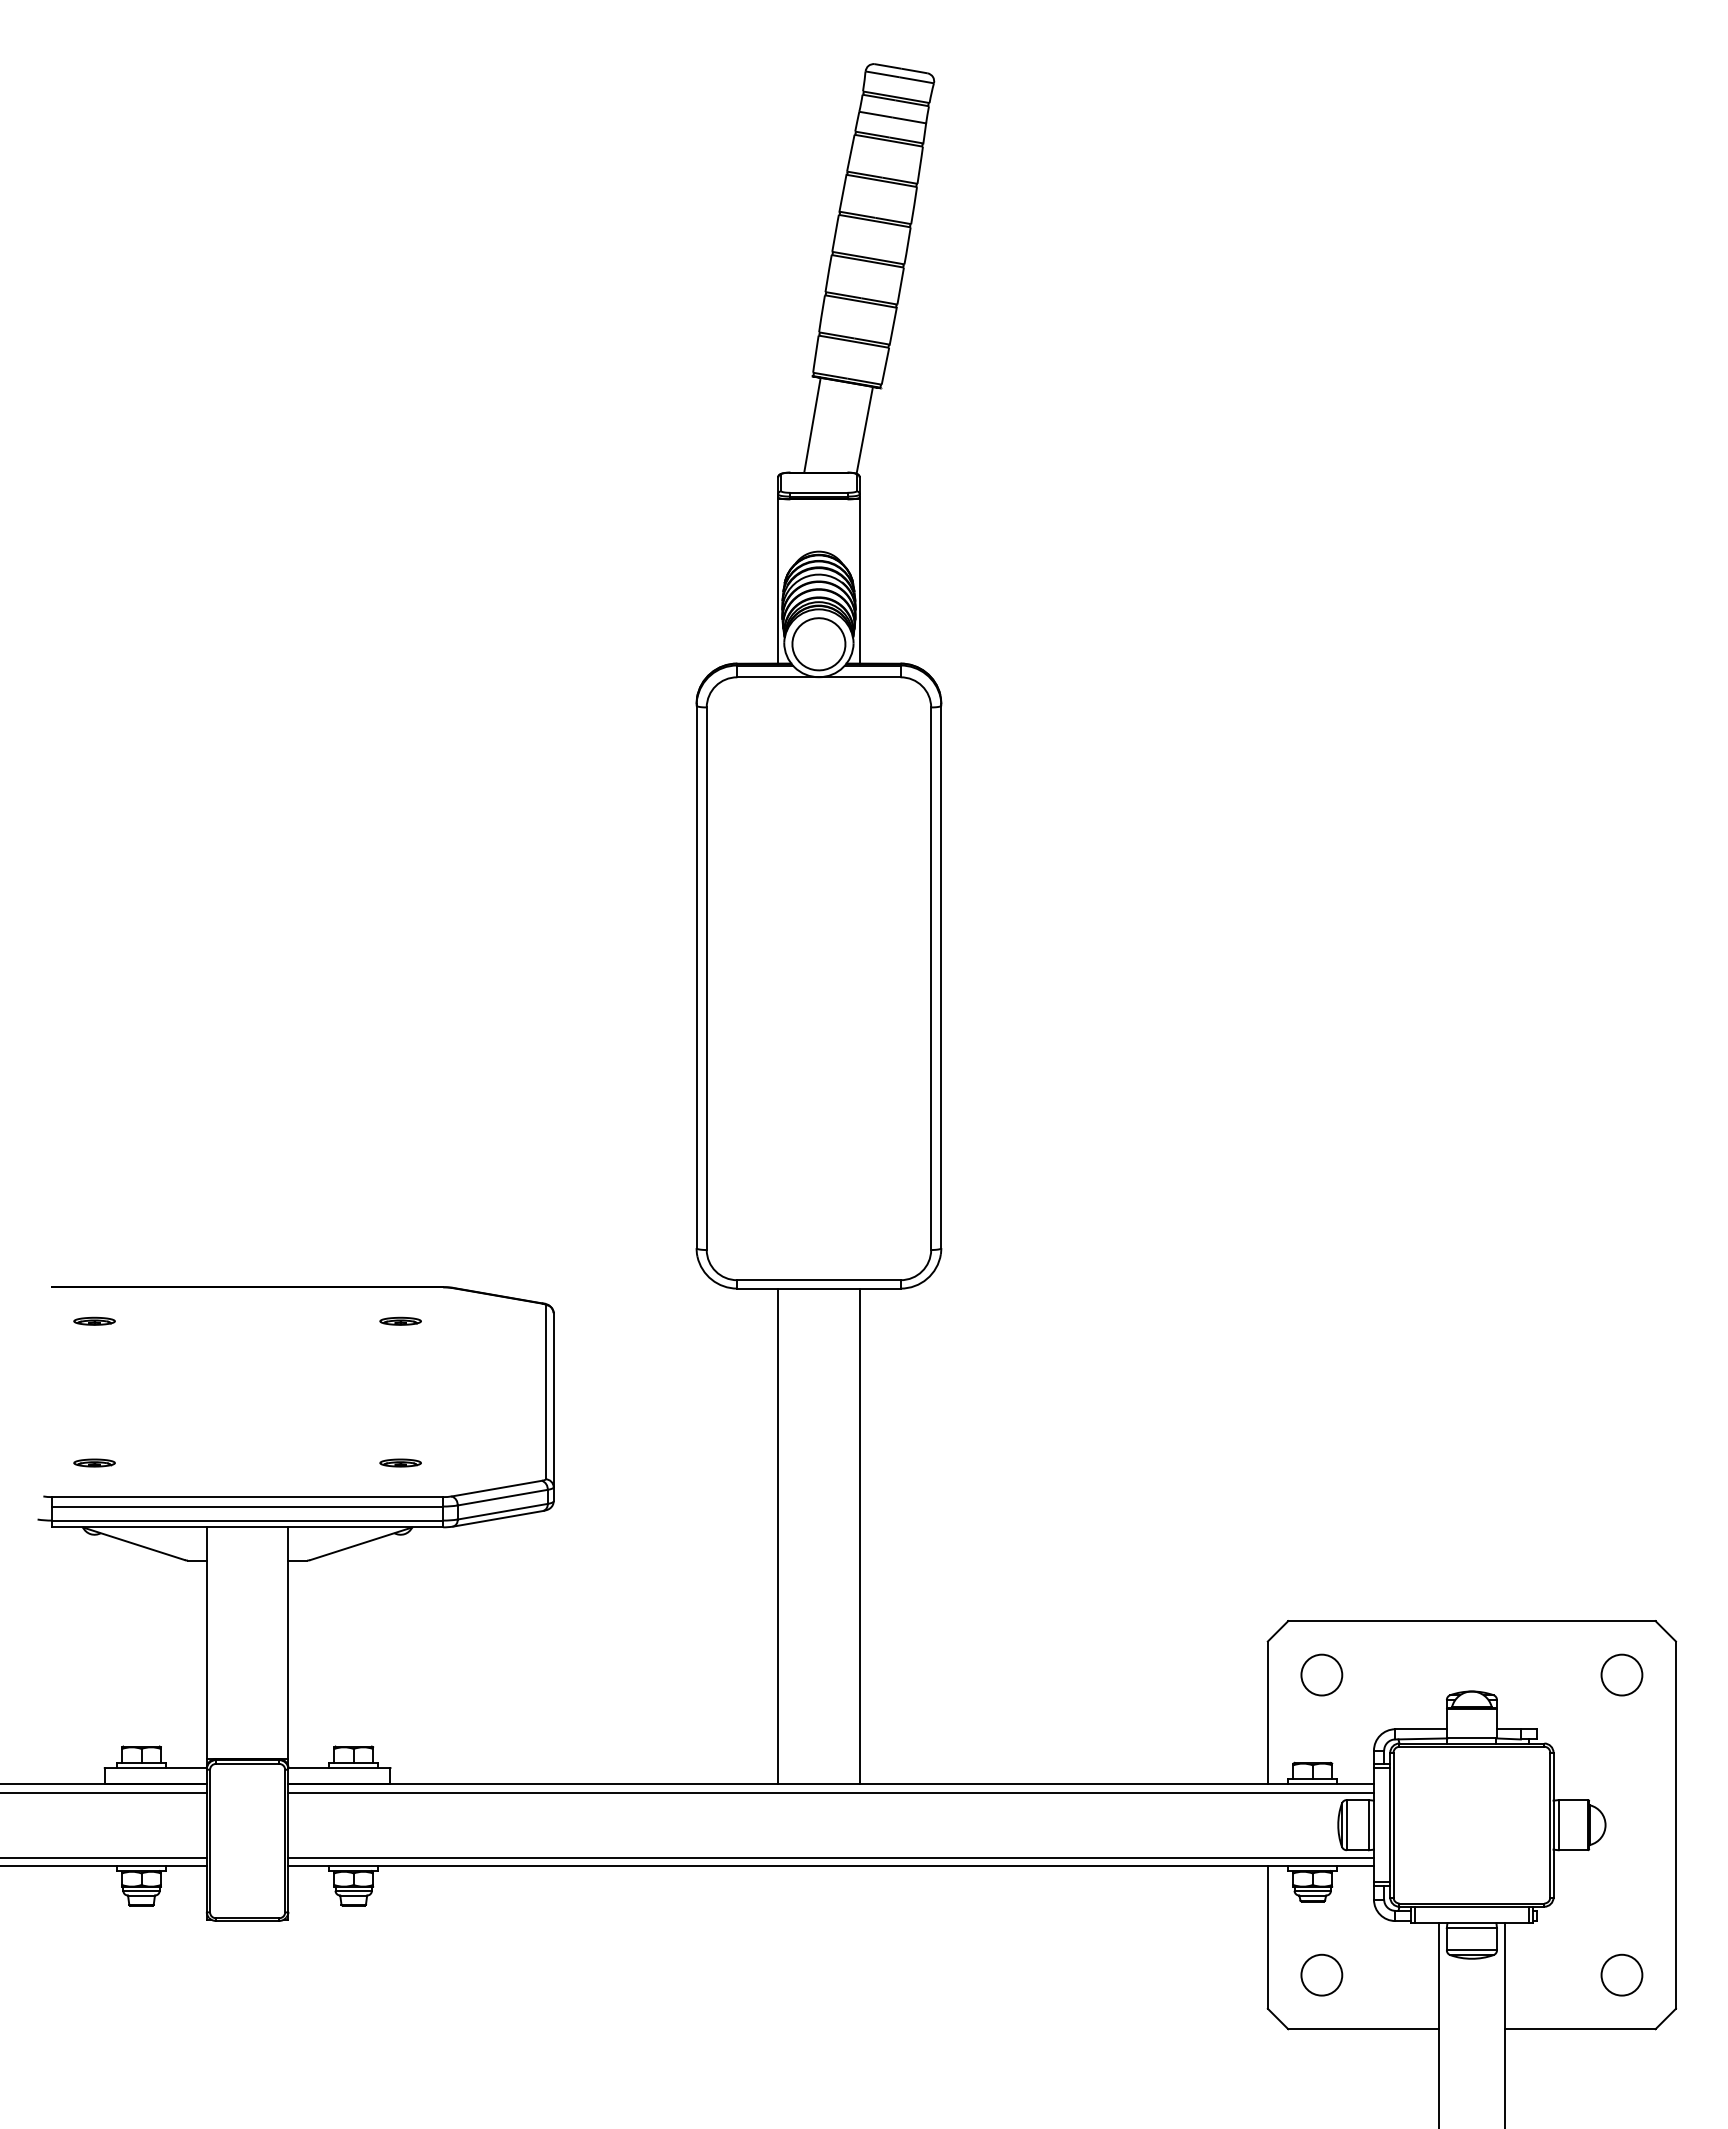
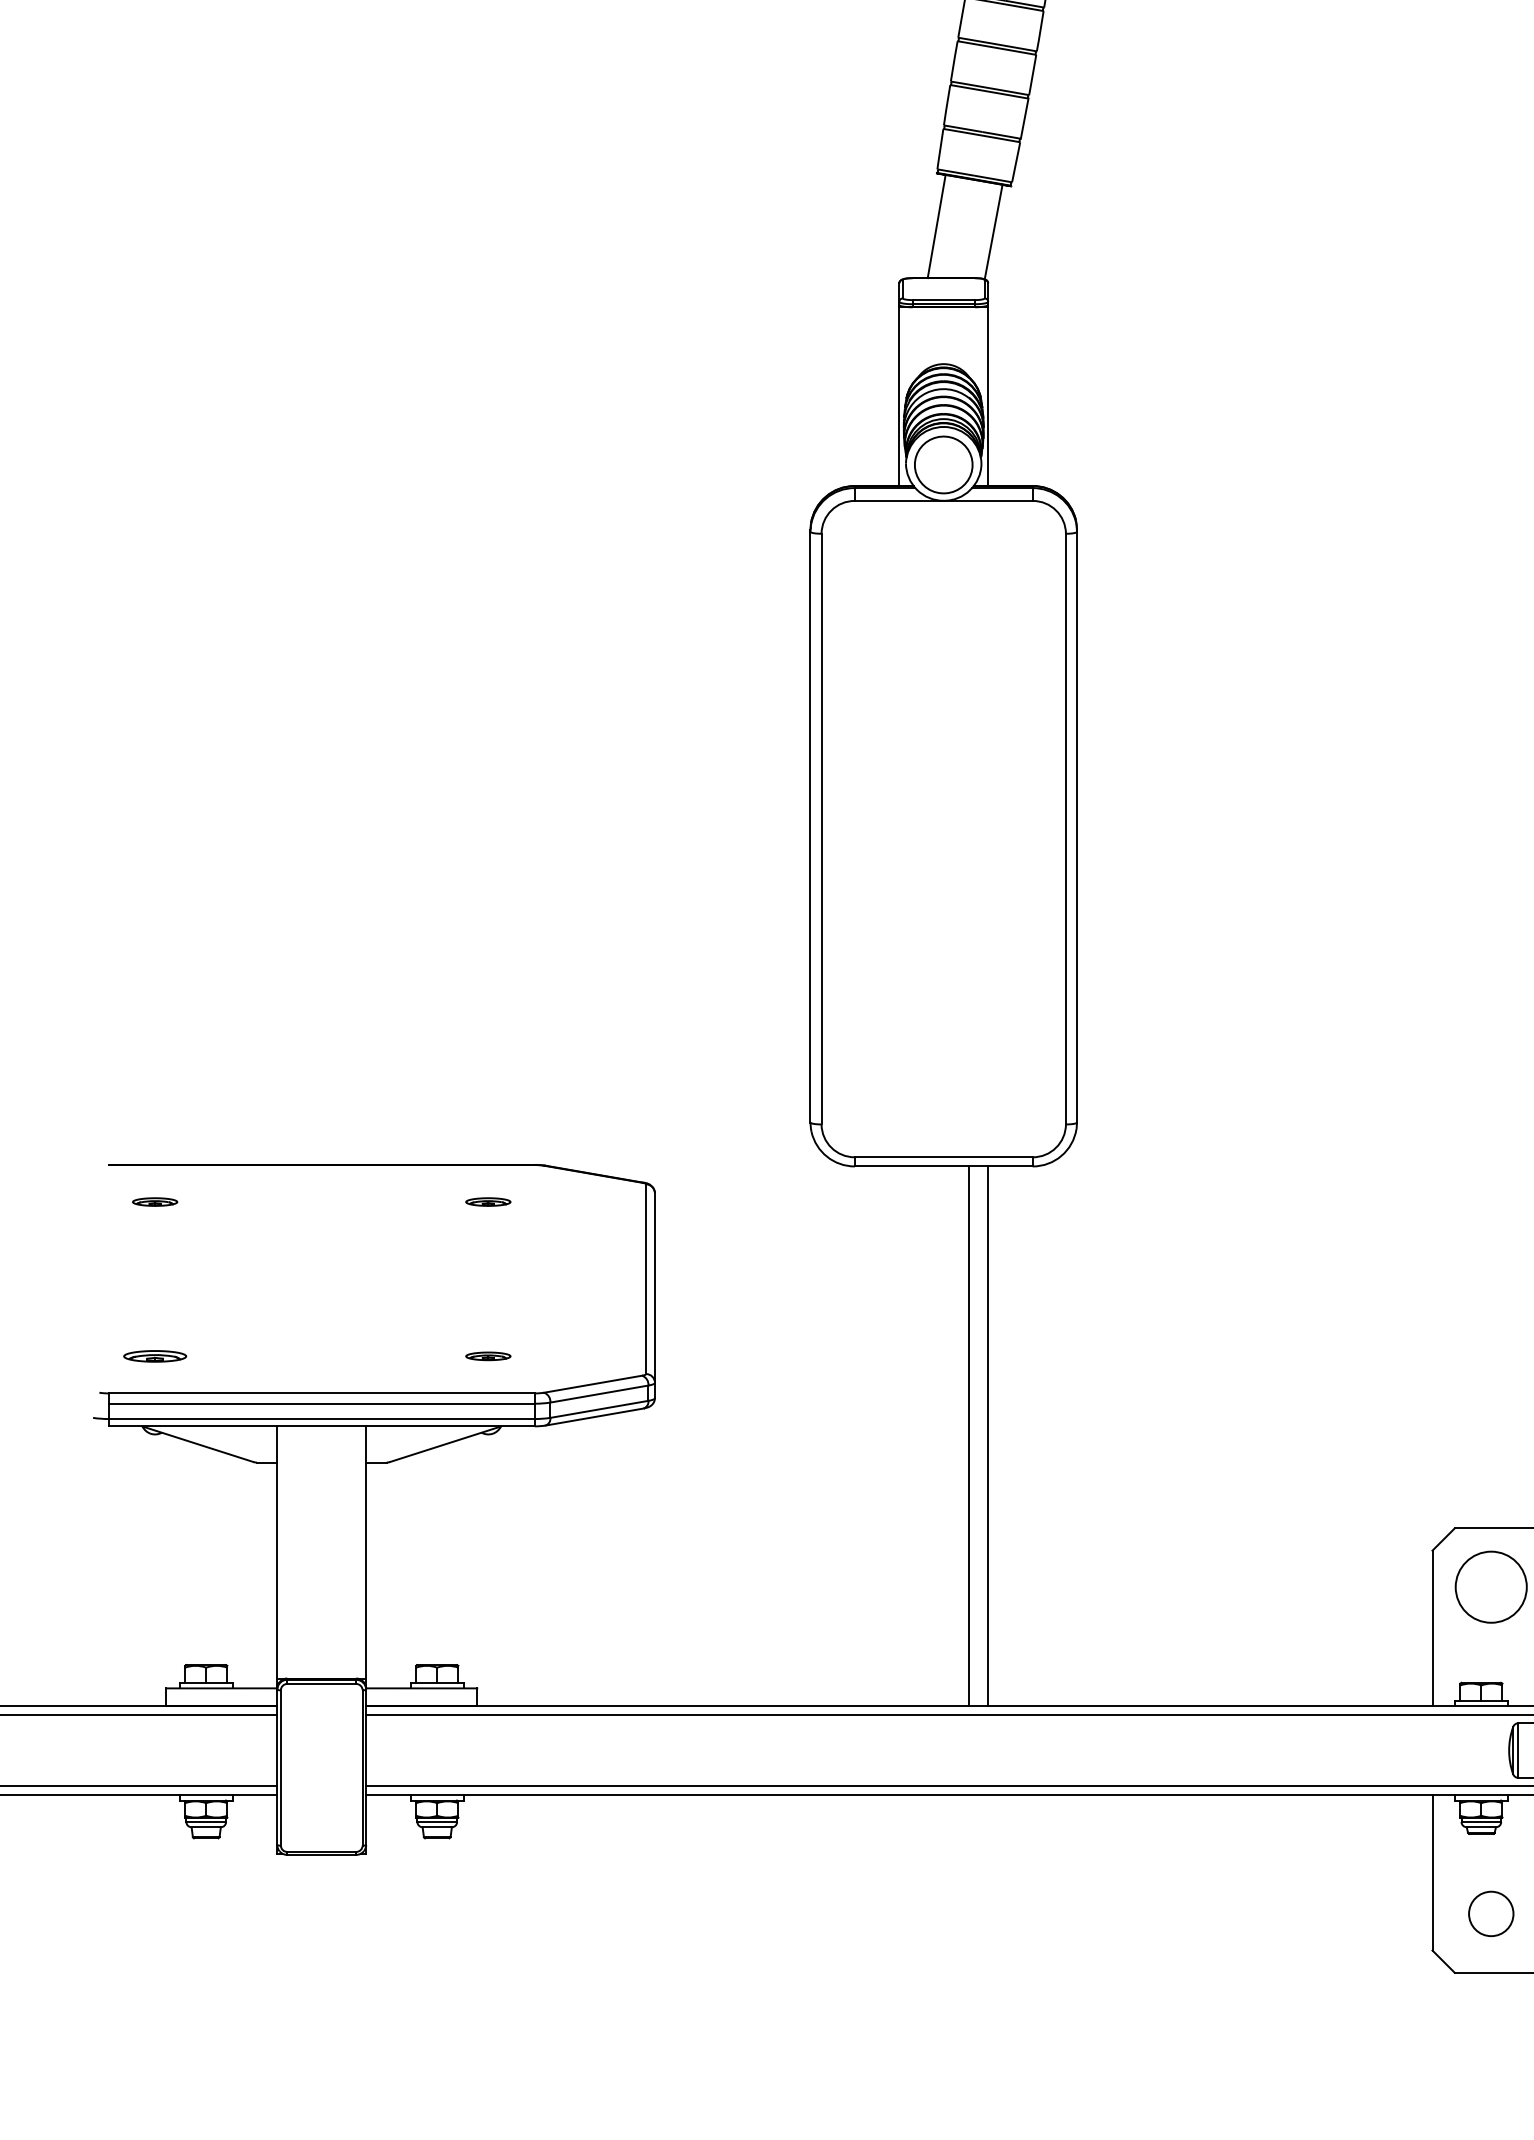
part: (94, 1462) -> (155, 1355), size x1.4
line: (778, 1536) -> (969, 1436), moved
circle: (1321, 1674) -> (1490, 1586), size x1.6

